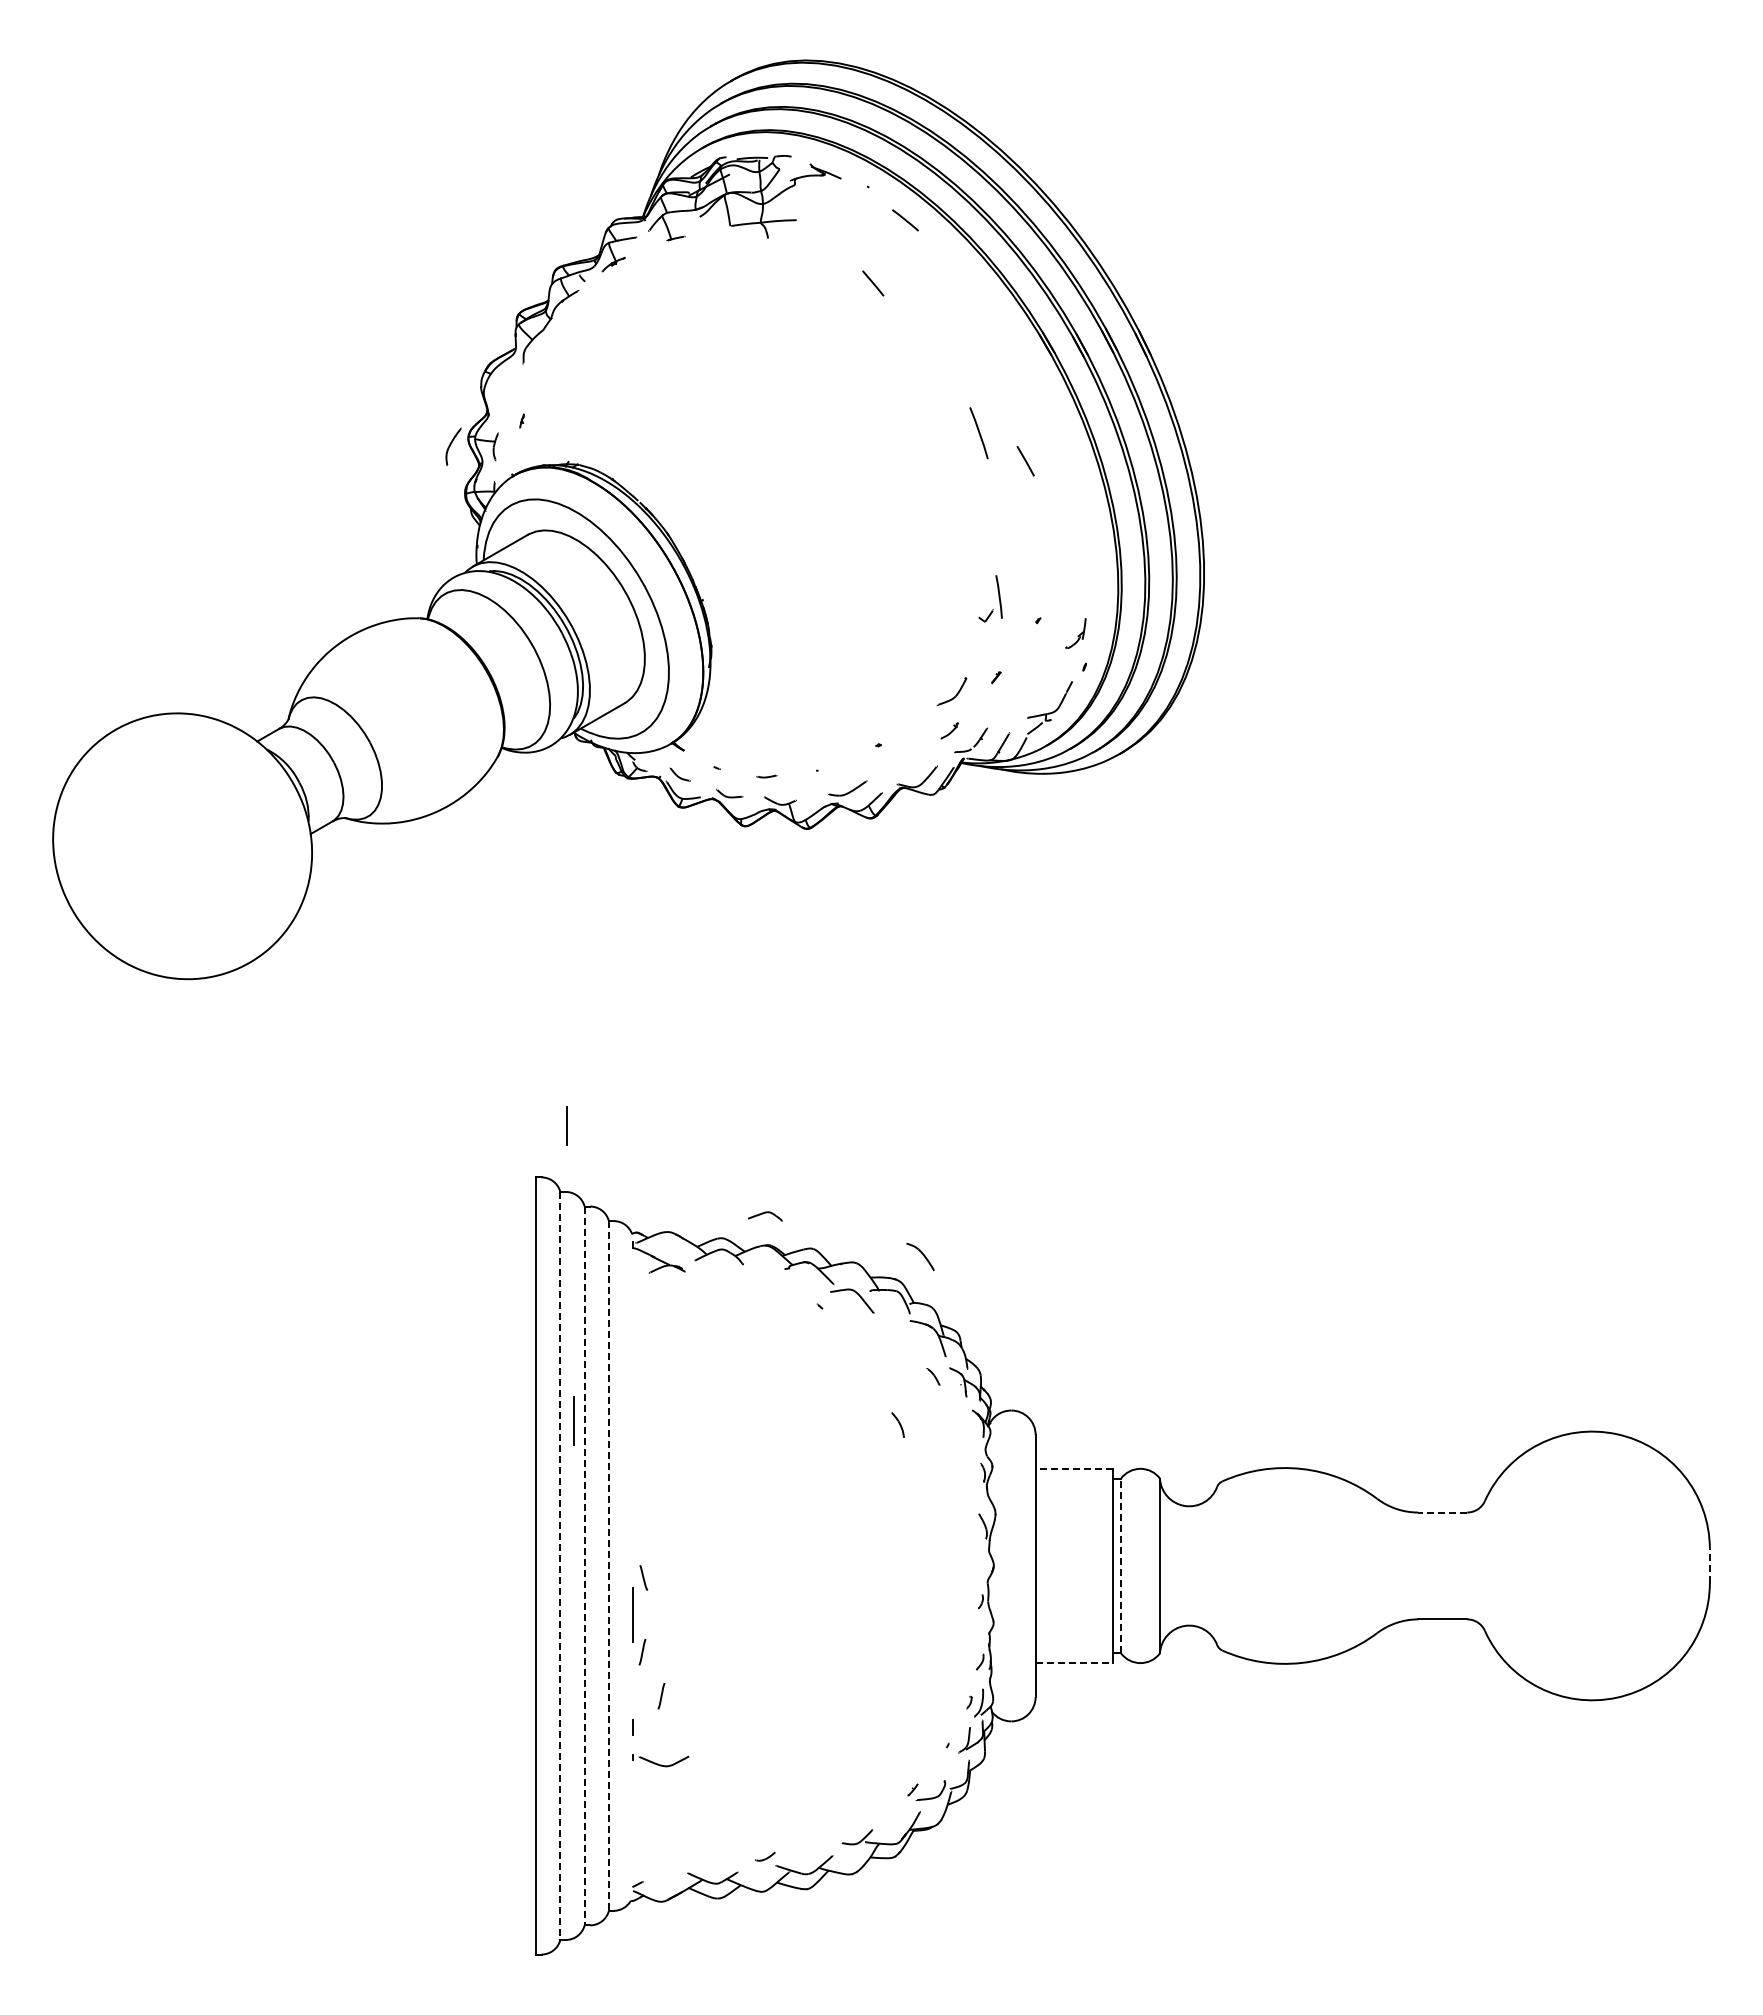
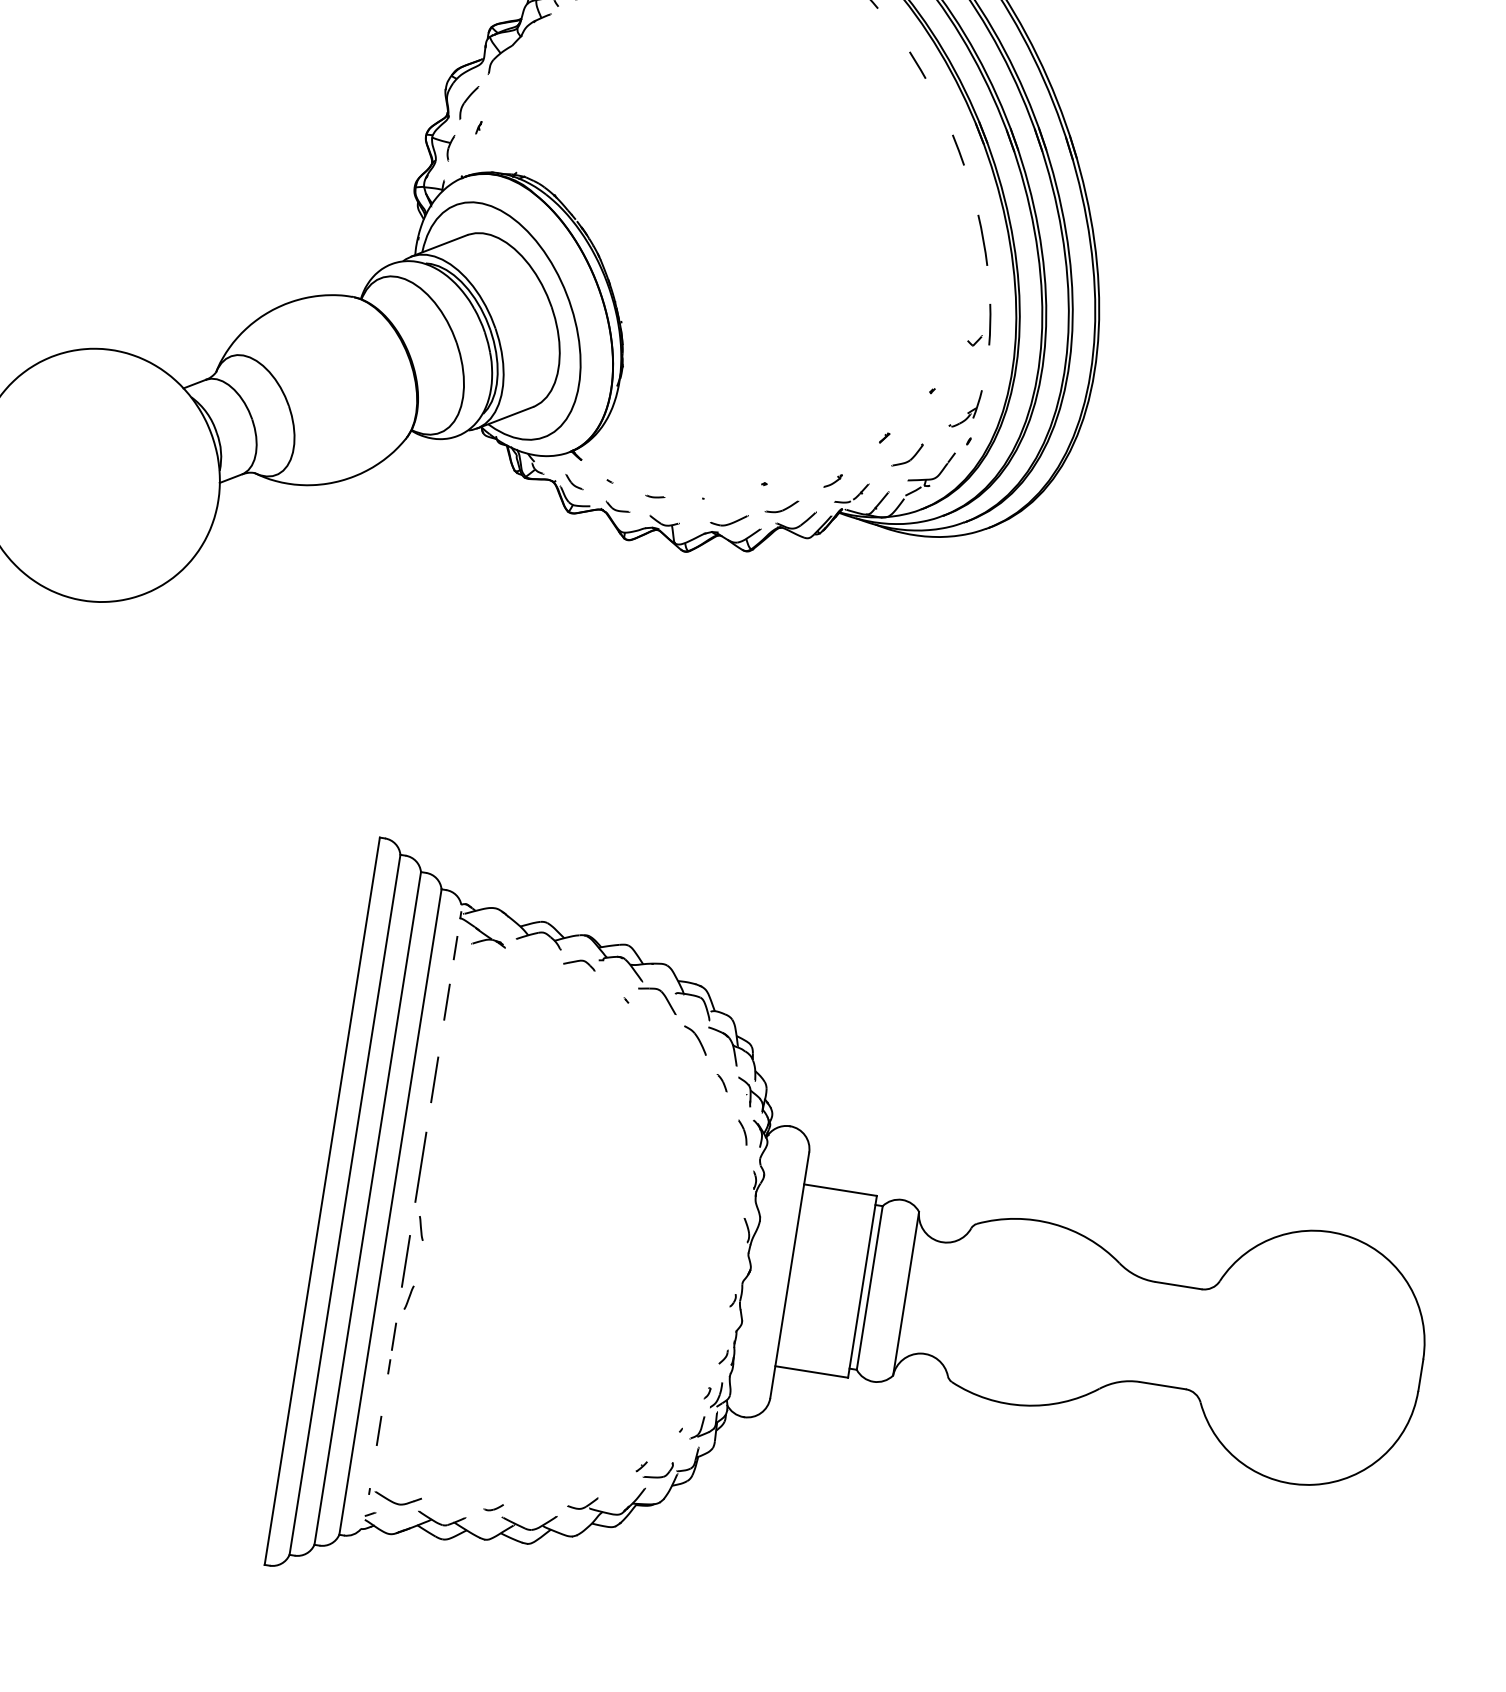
line: (873, 283) -> (917, 65), moved
line: (978, 433) -> (982, 240), moved
part: (453, 446) -> (468, 102), moved
line: (1025, 461) -> (958, 150), moved
part: (998, 598) -> (988, 325), moved
part: (1075, 633) -> (965, 408), size x1.43
part: (951, 691) -> (907, 455), moved
part: (900, 765) -> (781, 506), added
line: (566, 1125) -> (446, 1001), moved
part: (765, 1216) -> (579, 964), moved
part: (920, 1256) -> (695, 1040), moved
line: (632, 1279) -> (454, 947), added
line: (573, 1420) -> (434, 1079), moved
part: (897, 1424) -> (742, 1132), moved
line: (1074, 1468) -> (840, 1189), dashed -> solid
line: (1442, 1512) -> (1178, 1285), dashed -> solid
line: (633, 1514) -> (421, 1167), added
line: (608, 1565) -> (390, 1211), dashed -> solid
line: (1121, 1565) -> (870, 1287), dashed -> solid
line: (1709, 1565) -> (1420, 1374), dashed -> solid
line: (560, 1566) -> (345, 1205), dashed -> solid
line: (584, 1566) -> (367, 1208), dashed -> solid
line: (1074, 1663) -> (811, 1372), dashed -> solid
line: (632, 1694) -> (393, 1335), added
line: (661, 1696) -> (420, 1342), removed
part: (660, 1760) -> (394, 1498), moved
line: (633, 1795) -> (379, 1430), added

